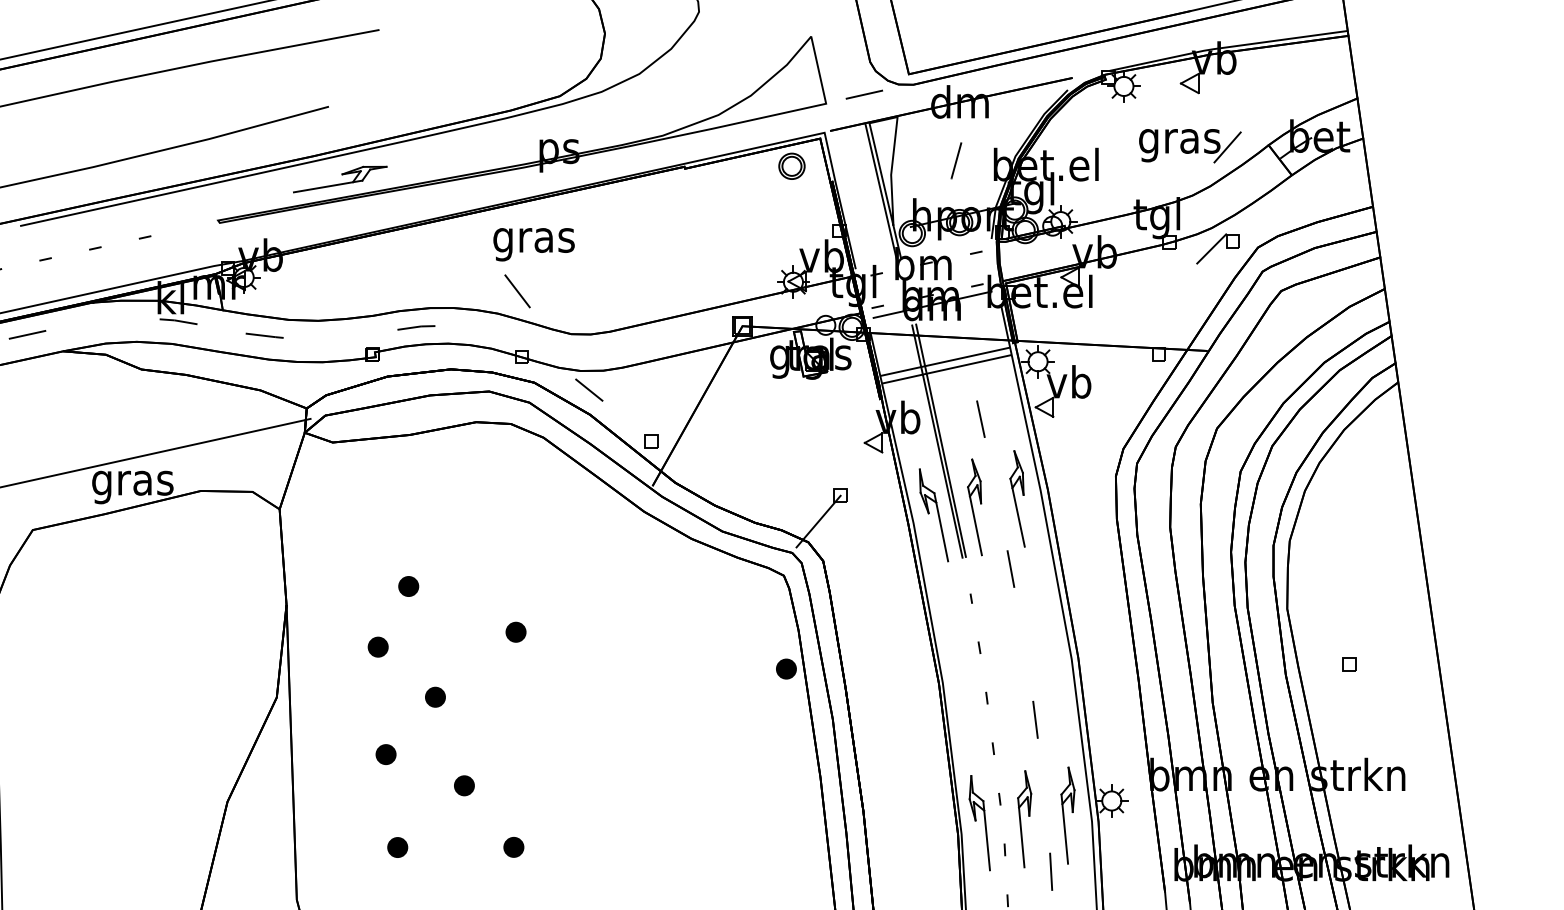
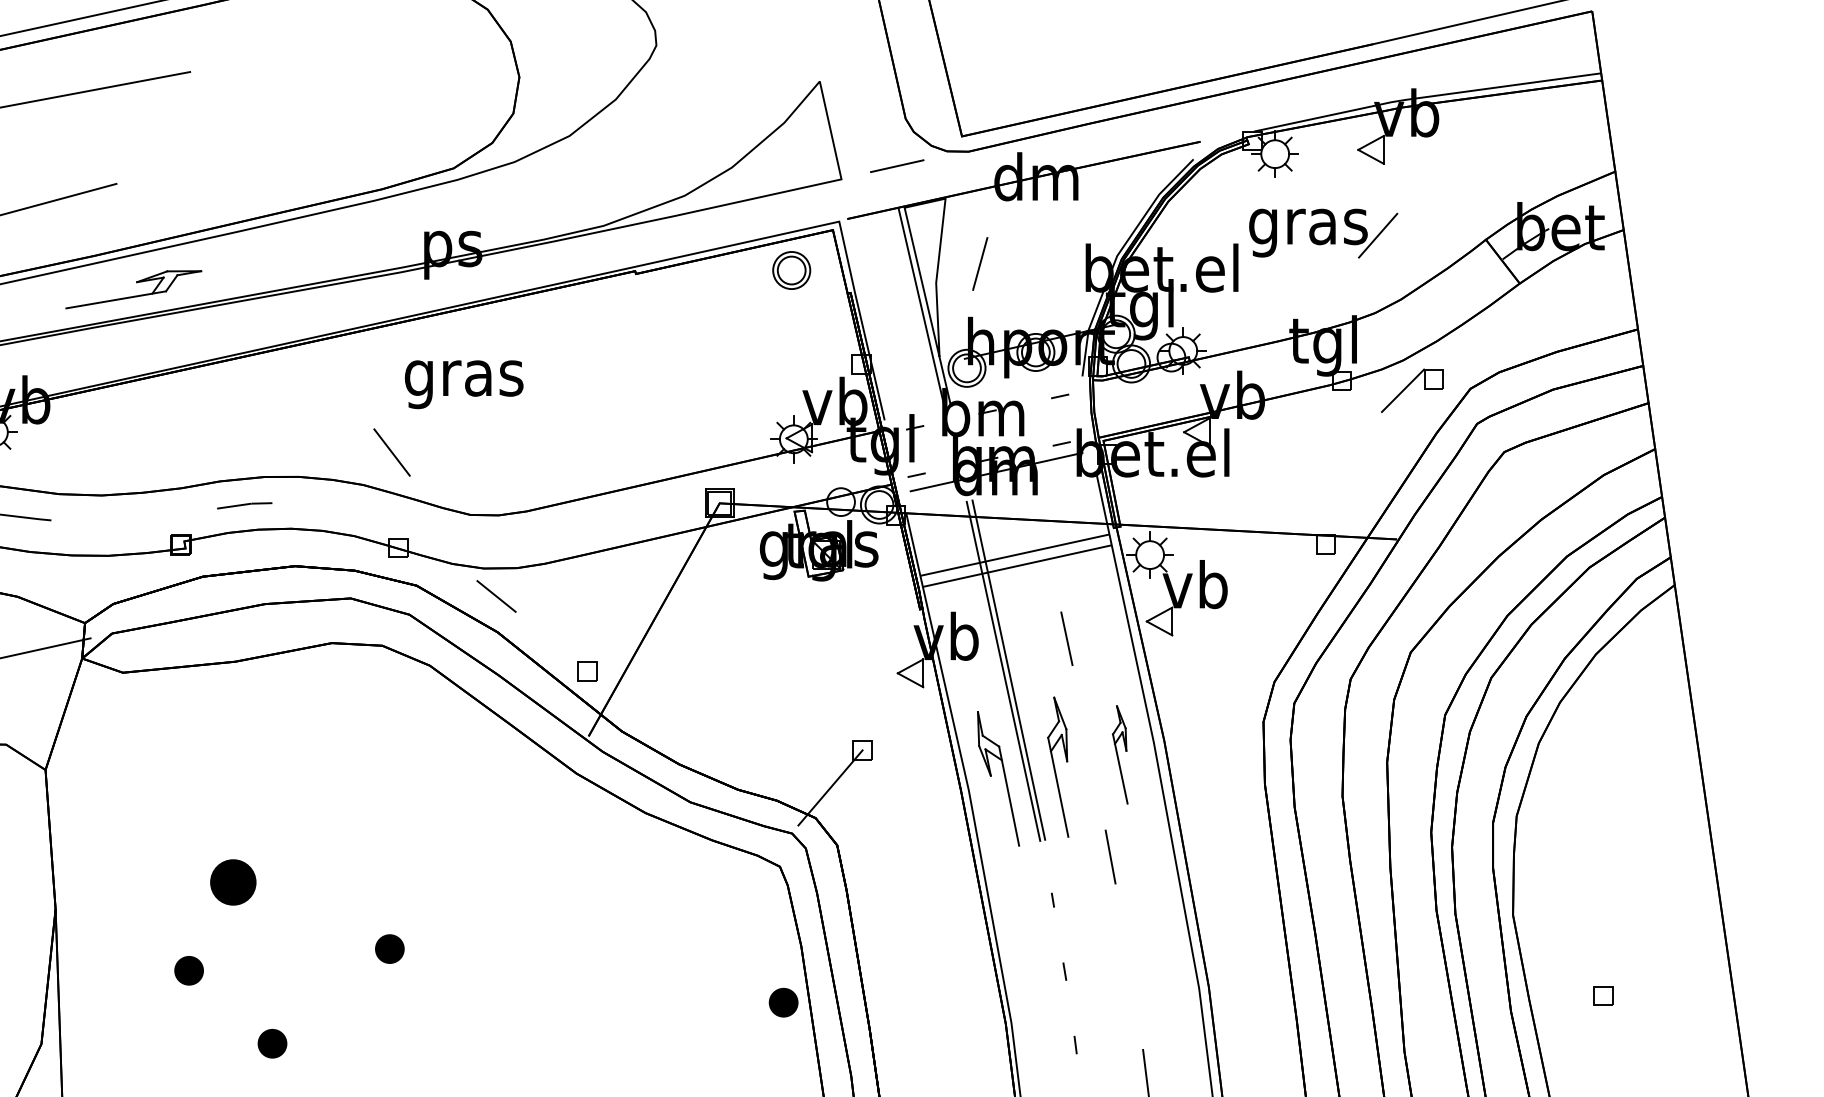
part: (1190, 146) -> (1324, 234), moved
line: (956, 160) -> (980, 263), moved
text: (533, 244) -> (463, 384), moved
part: (1017, 498) -> (1120, 754), size x0.7
part: (408, 586) -> (233, 882), size x1.6

